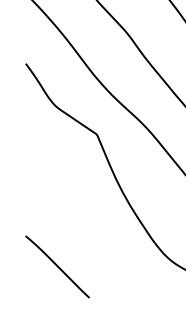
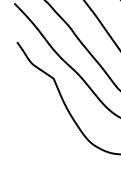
line: (57, 266) -> (33, 146), removed

